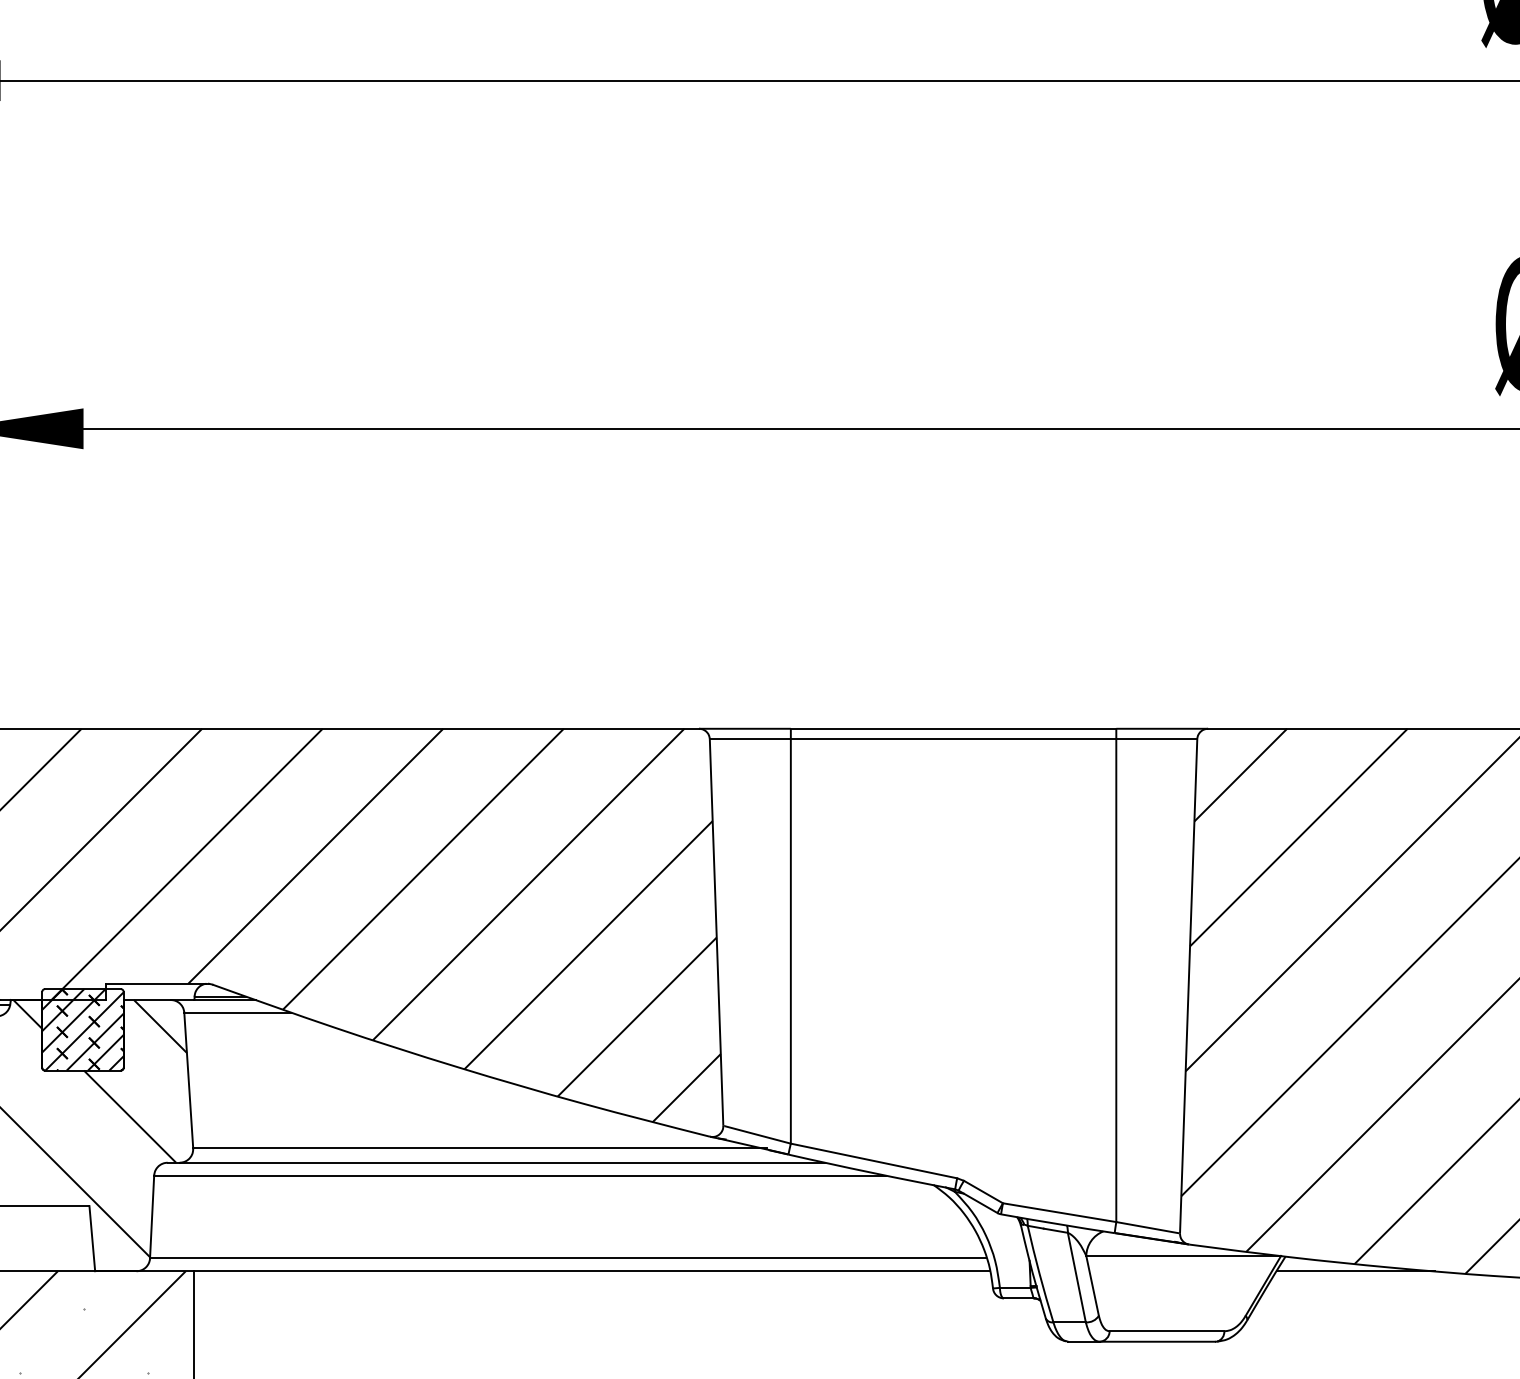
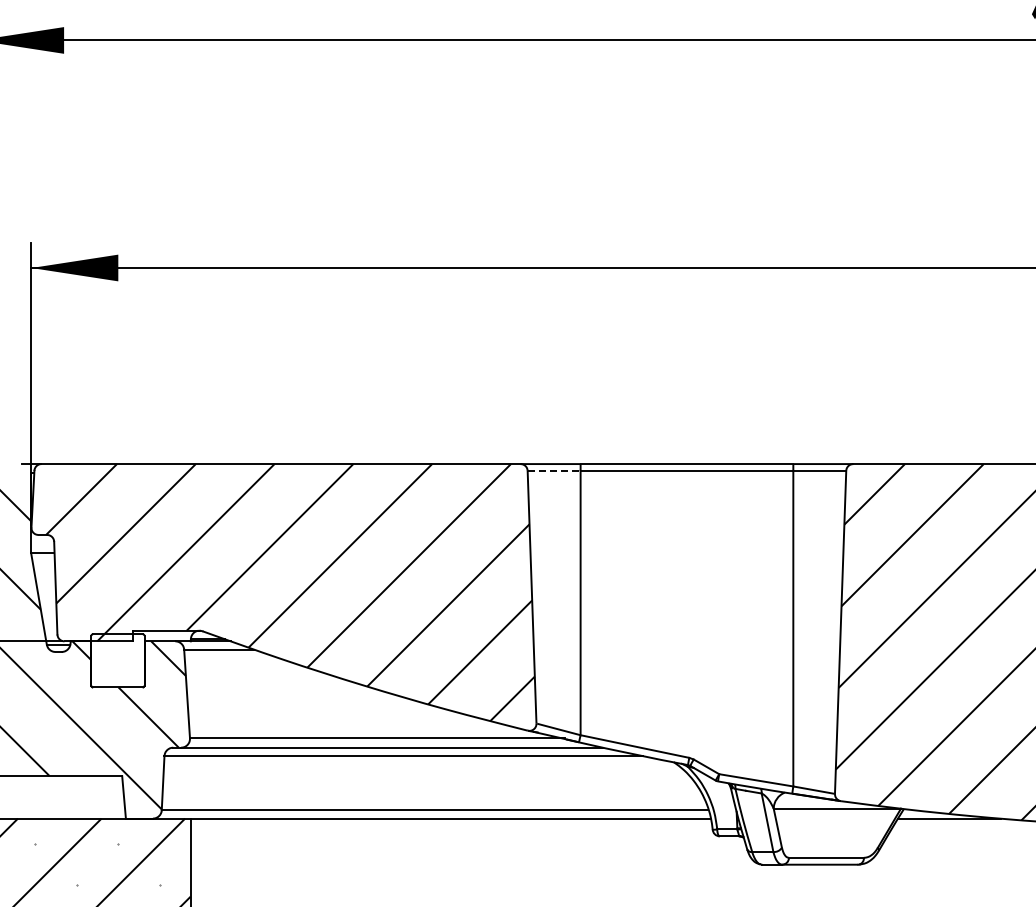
line: (750, 738) -> (554, 470), solid -> dashed
hatch: (82, 1029) -> (117, 660), removed

